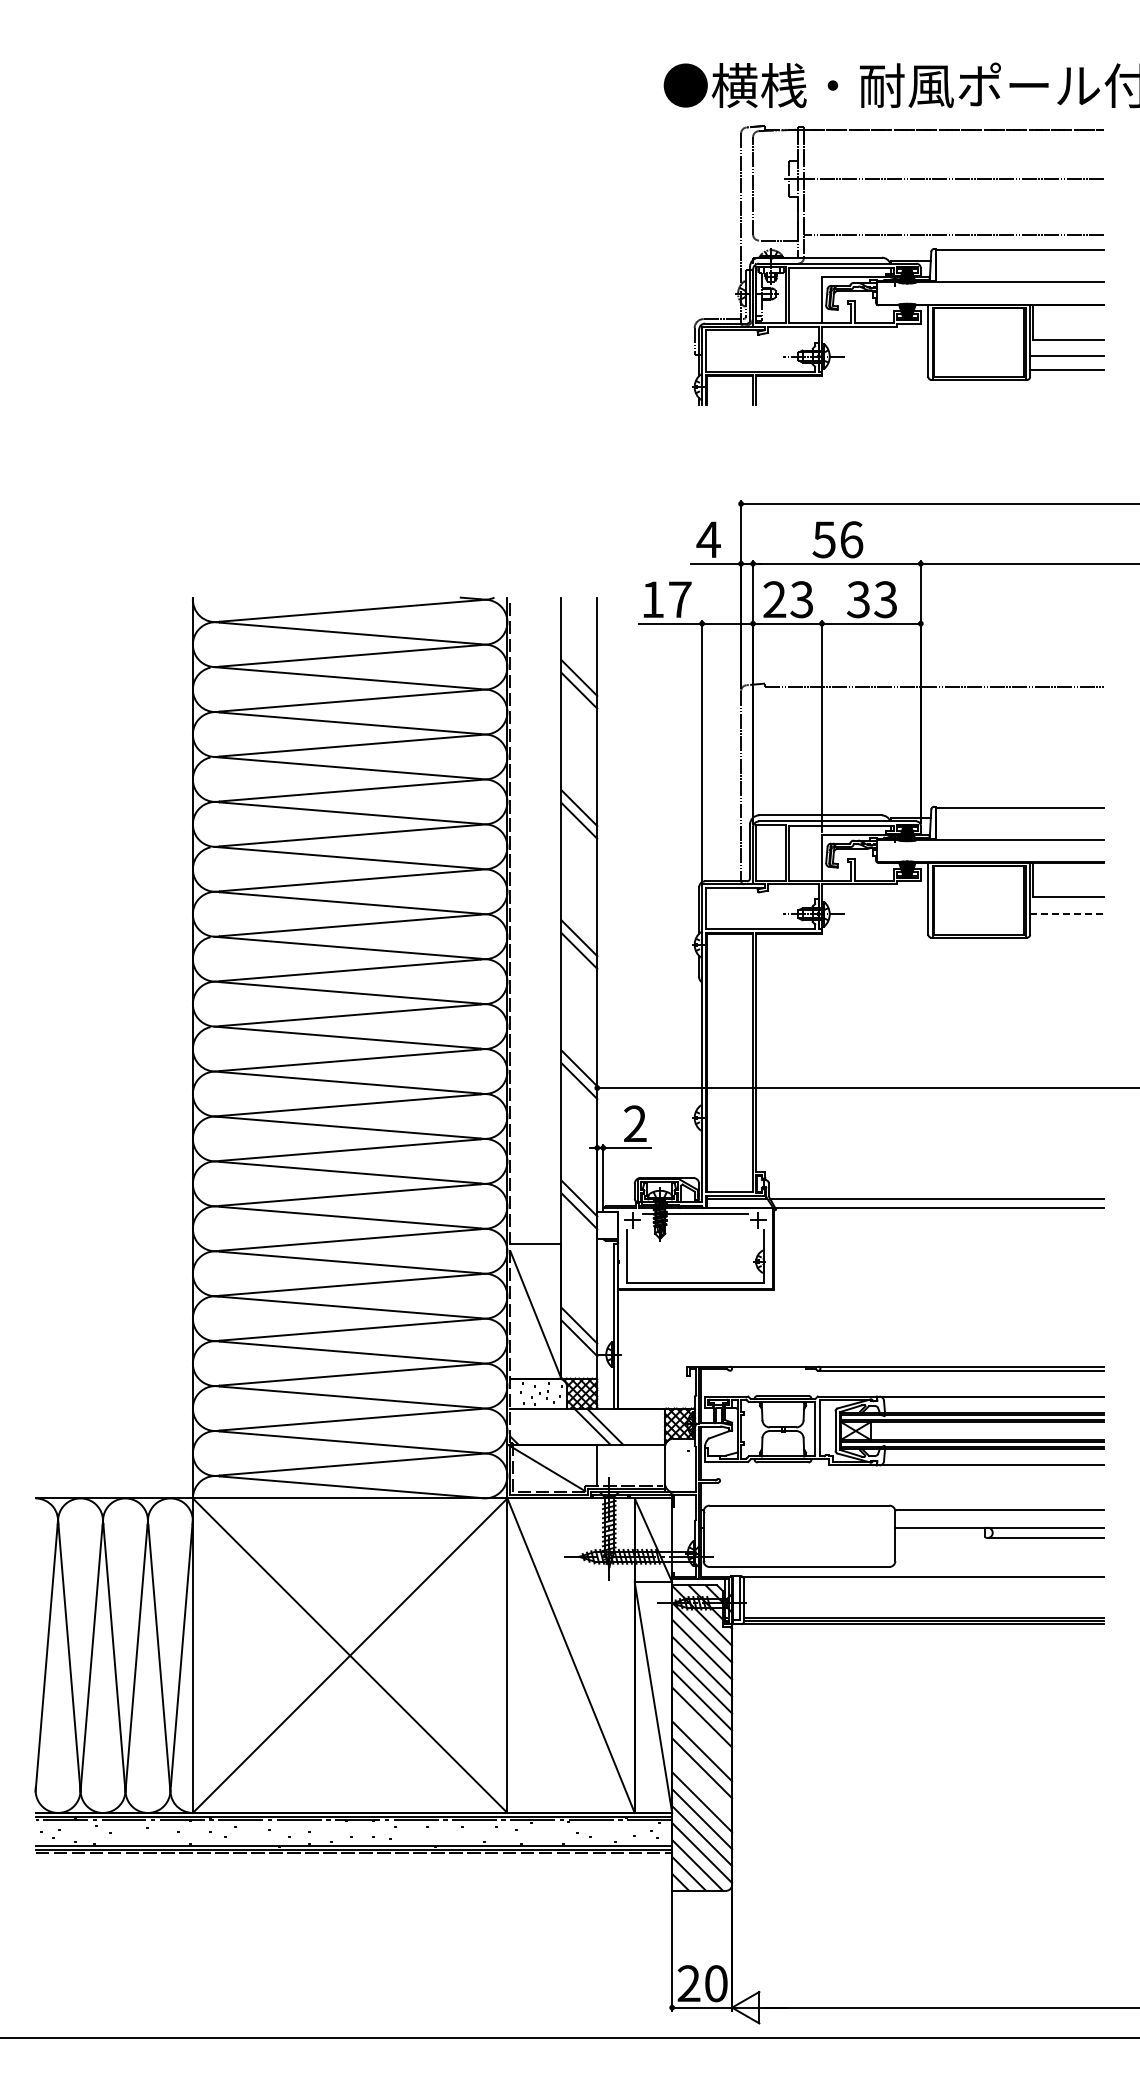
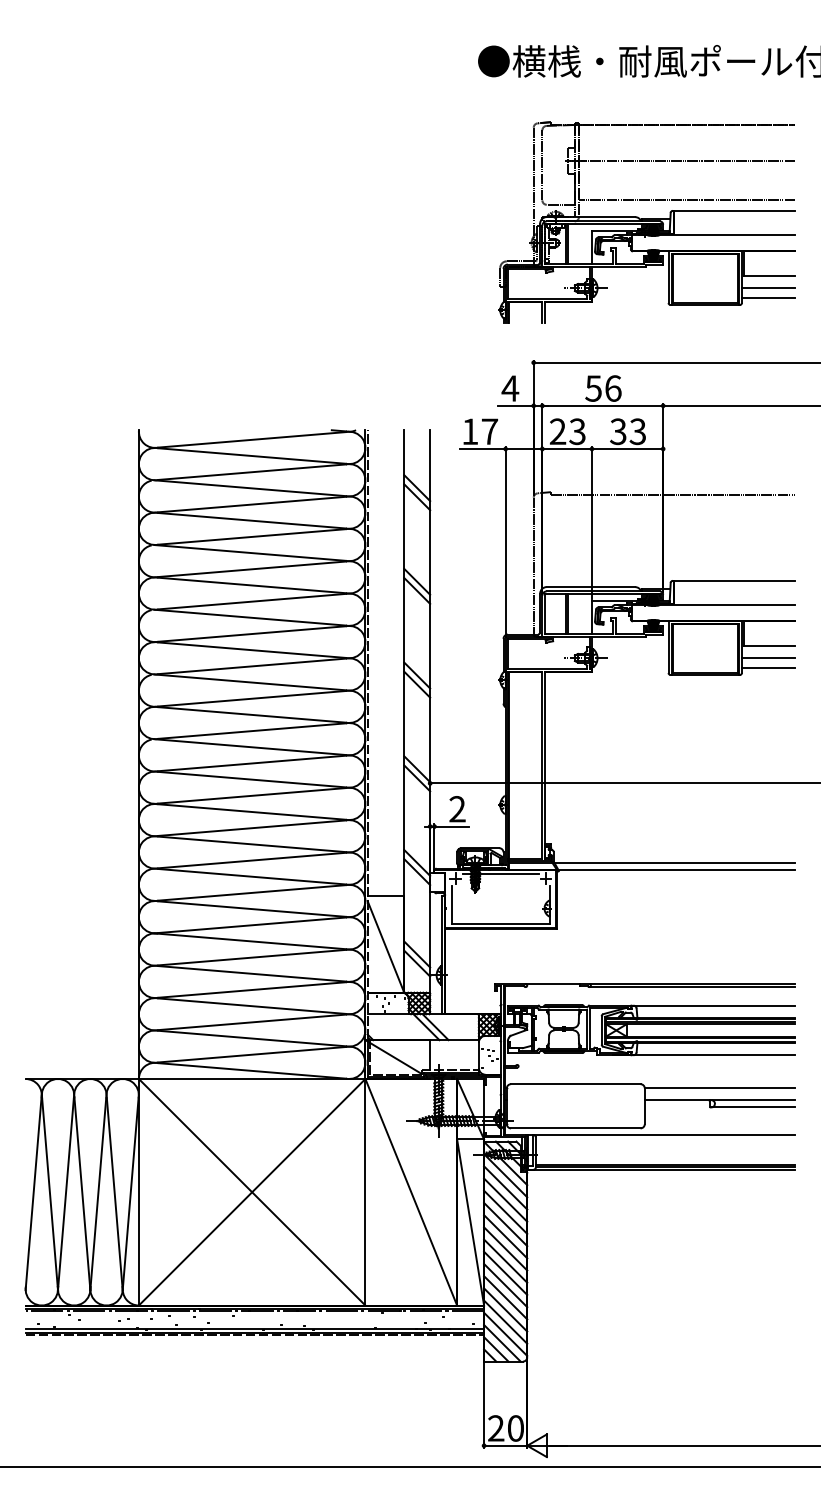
part: (898, 265) -> (647, 222), moved
line: (1067, 913) -> (768, 657), dashed -> solid
line: (1067, 927) -> (768, 667), added
line: (702, 1734) -> (505, 1249), added
line: (702, 1785) -> (505, 1285), added

